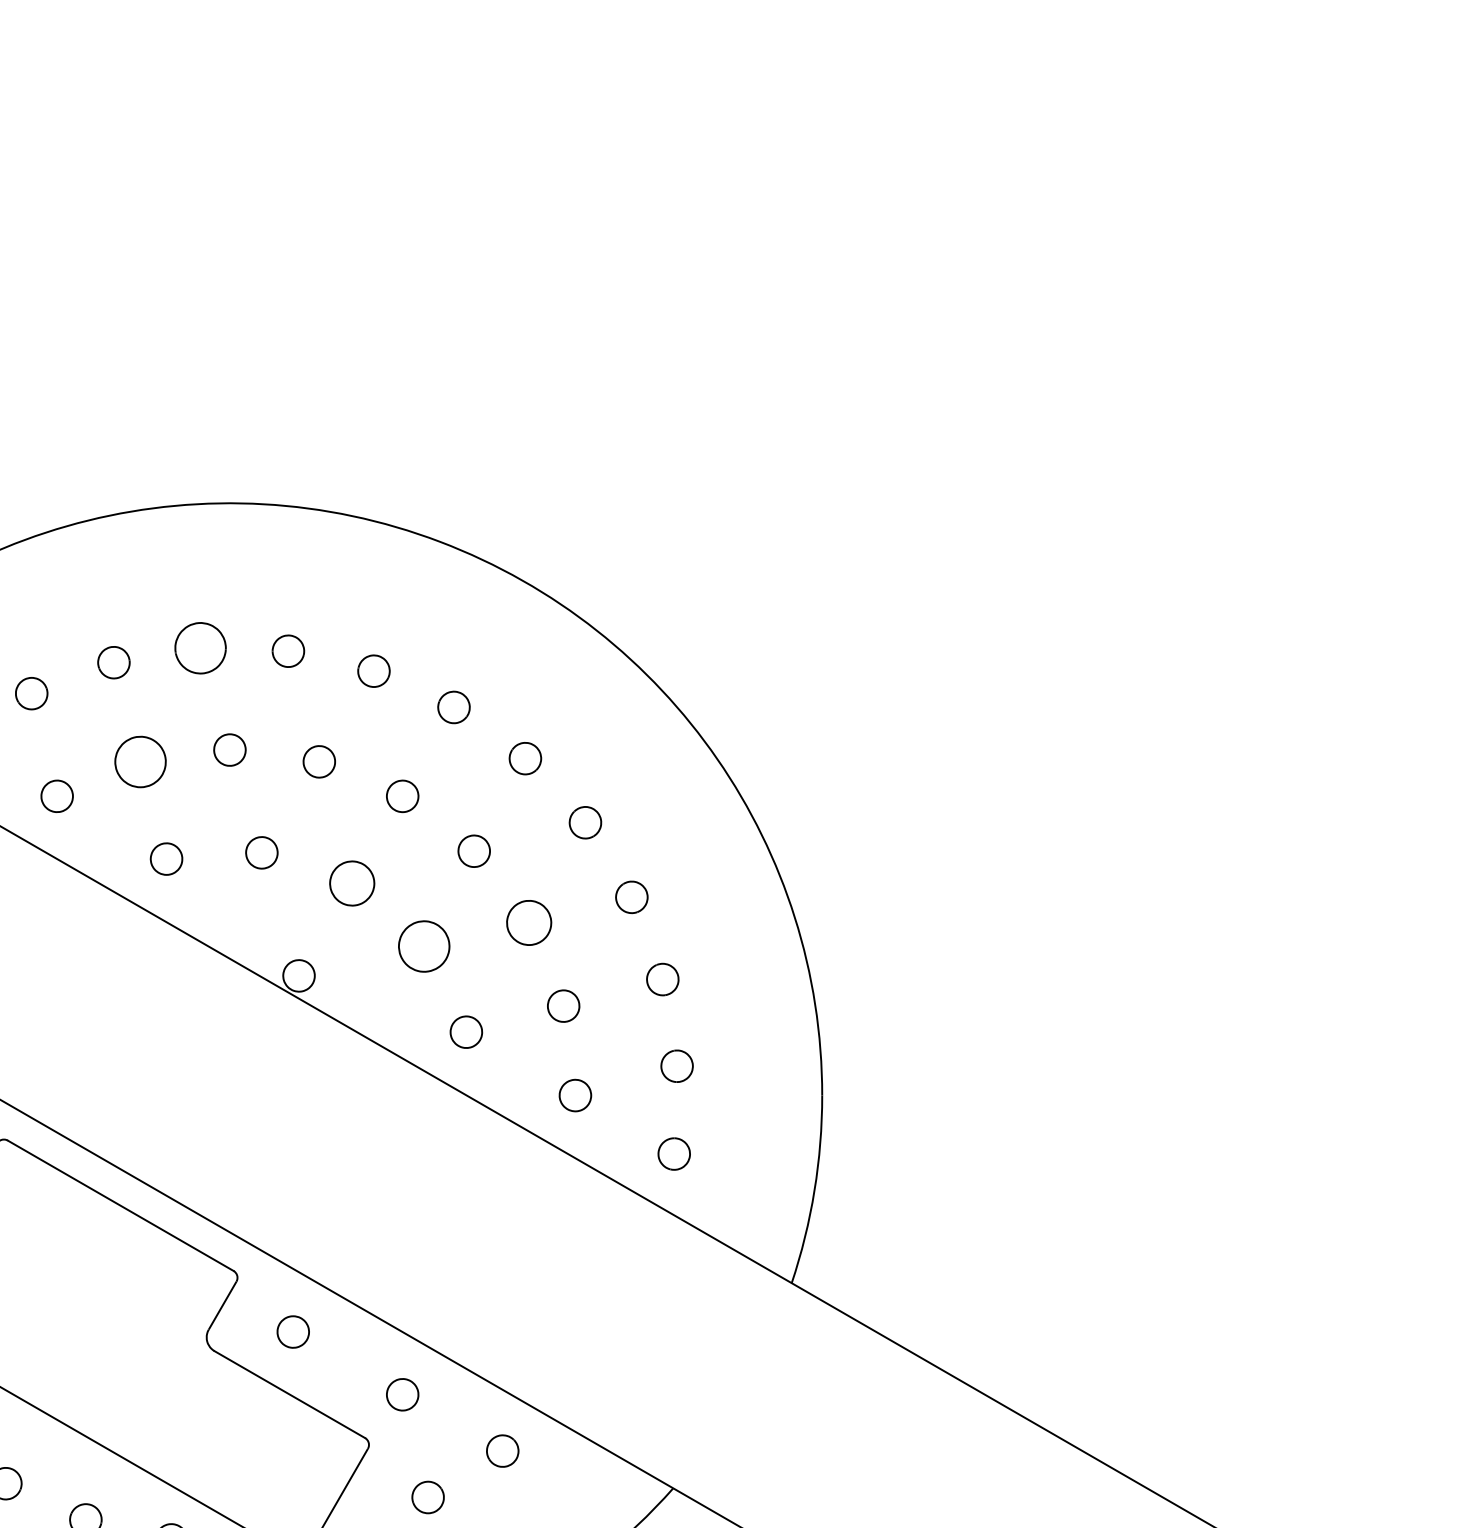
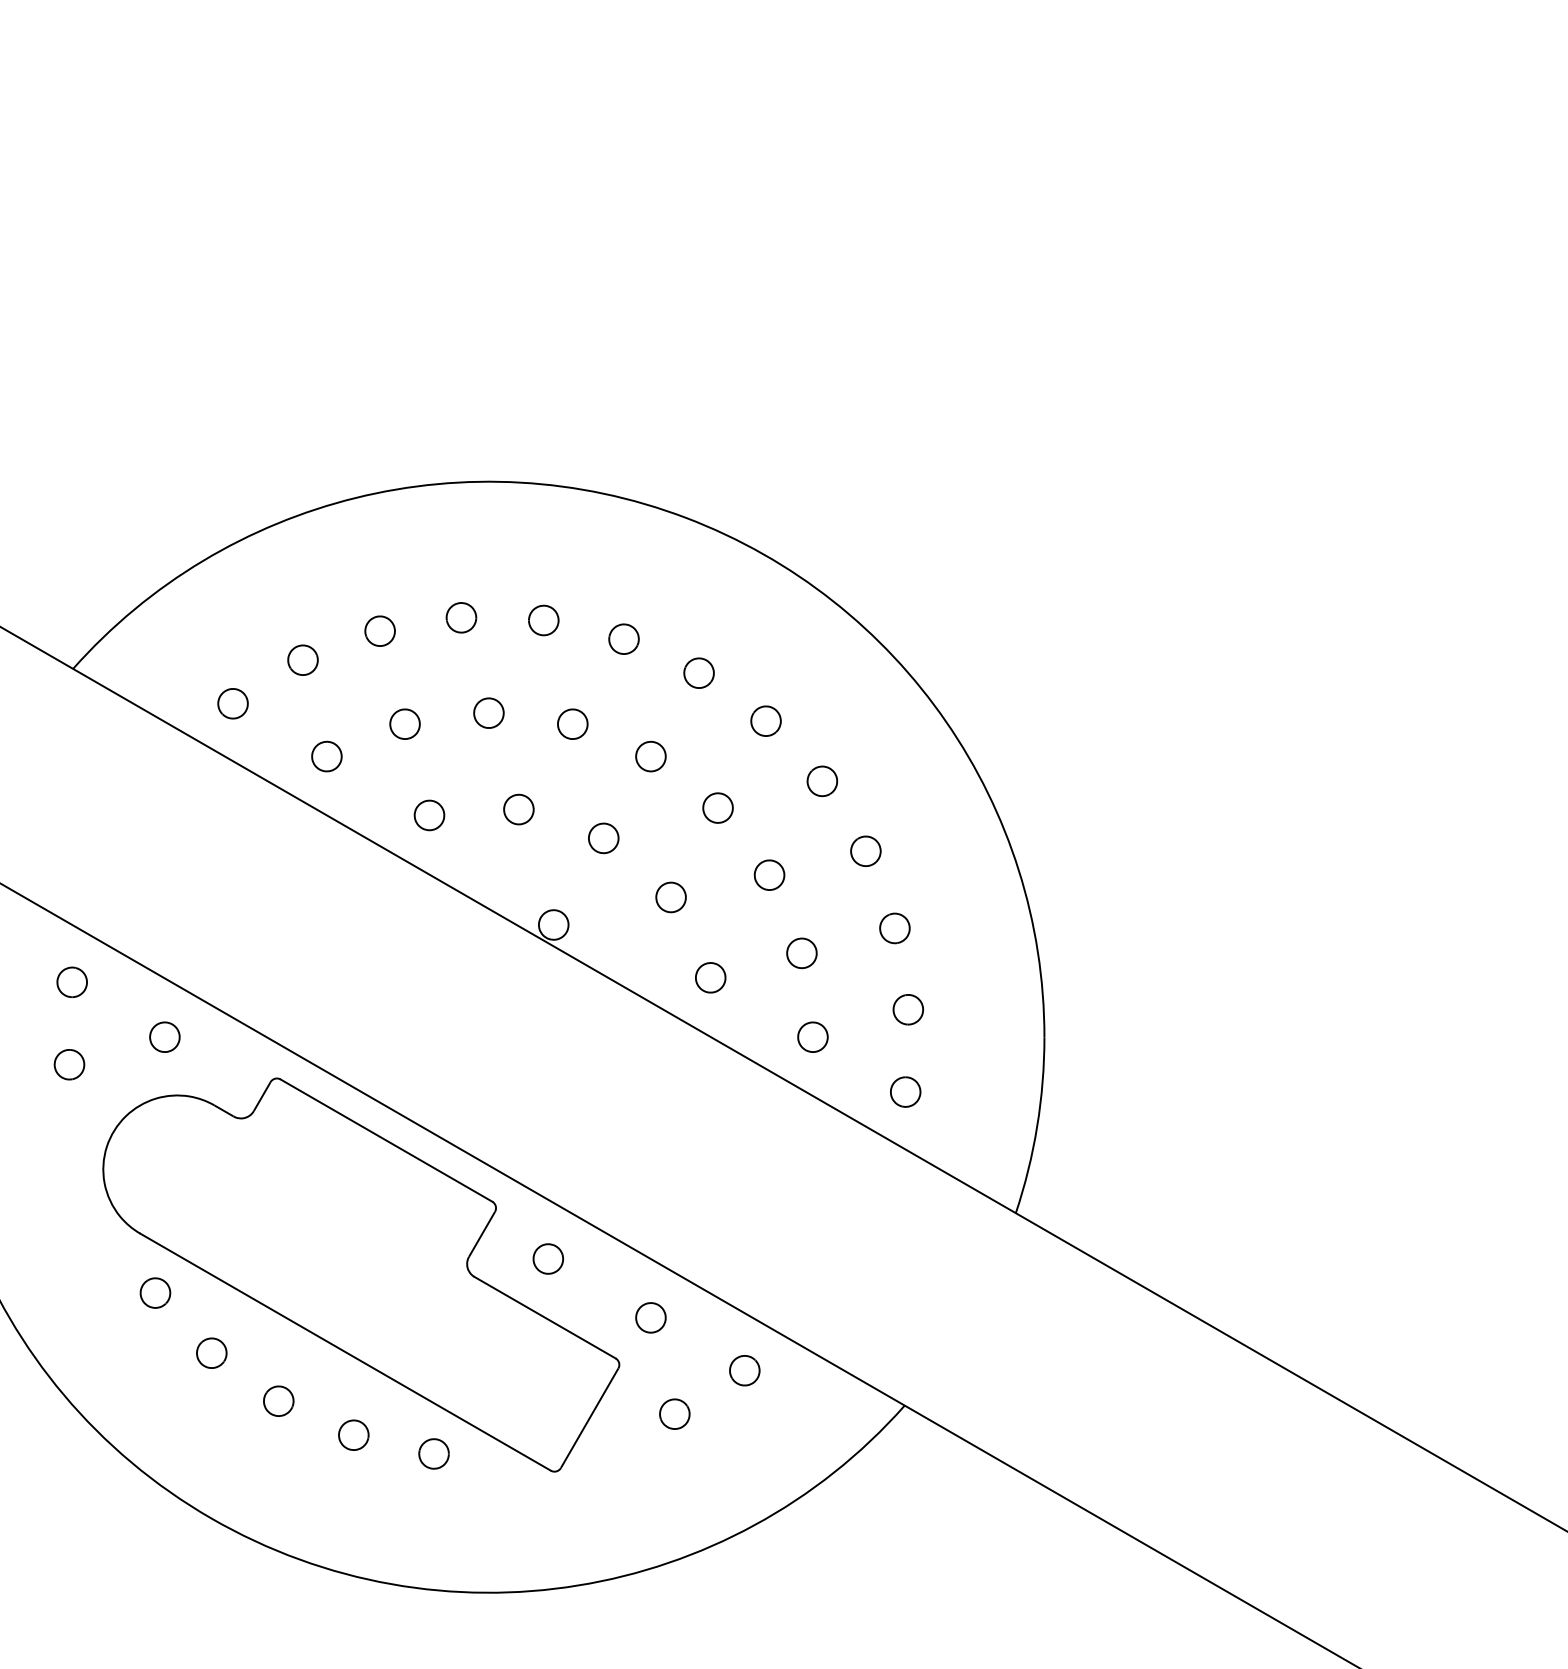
part: (200, 648) -> (461, 617), size x0.62
part: (139, 761) -> (404, 723), size x0.62
part: (352, 883) -> (603, 838), size x0.71
part: (529, 922) -> (769, 874), size x0.71
part: (423, 946) -> (670, 897), size x0.62

